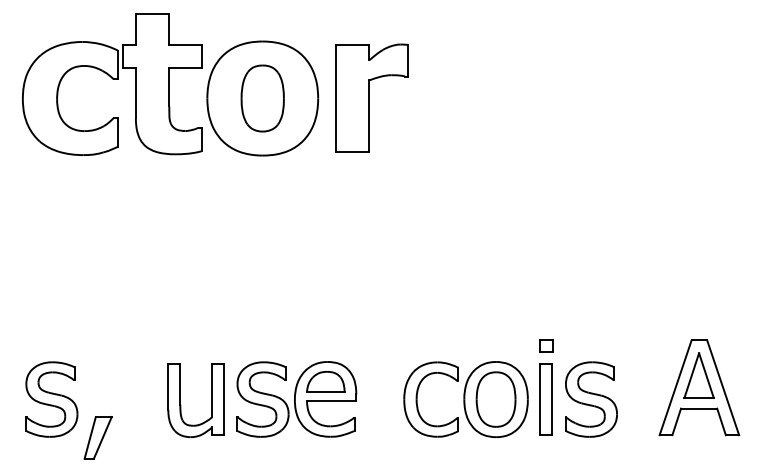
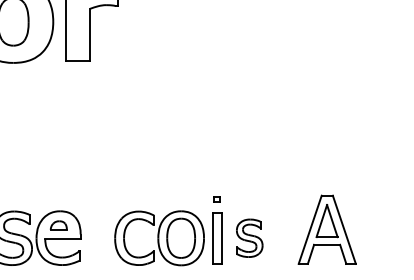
part: (546, 345) -> (217, 199), size x0.6
part: (325, 381) -> (58, 225), size x0.6
part: (591, 399) -> (249, 238), size x0.7

